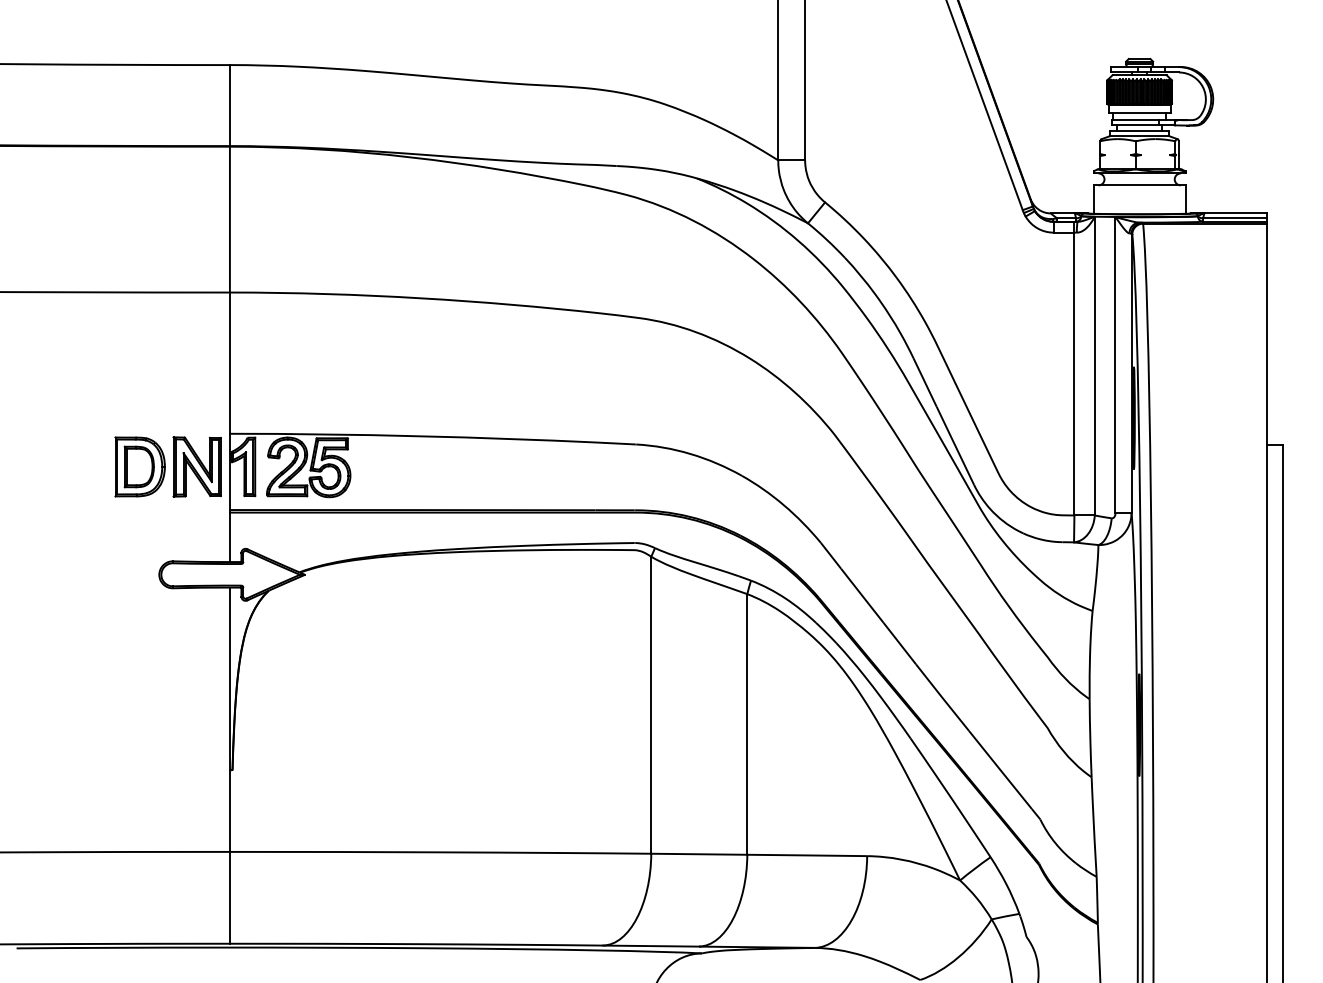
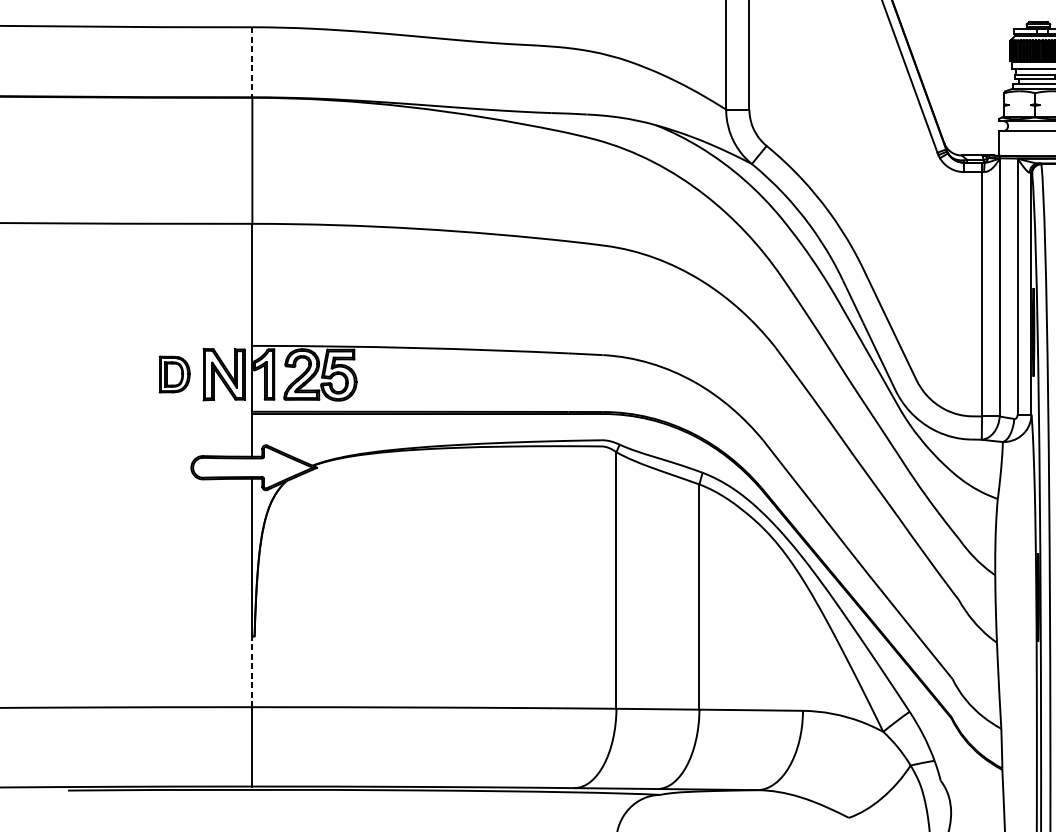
line: (229, 105) -> (252, 62), solid -> dashed
part: (139, 466) -> (174, 374), size x0.7
line: (229, 810) -> (252, 671), solid -> dashed

